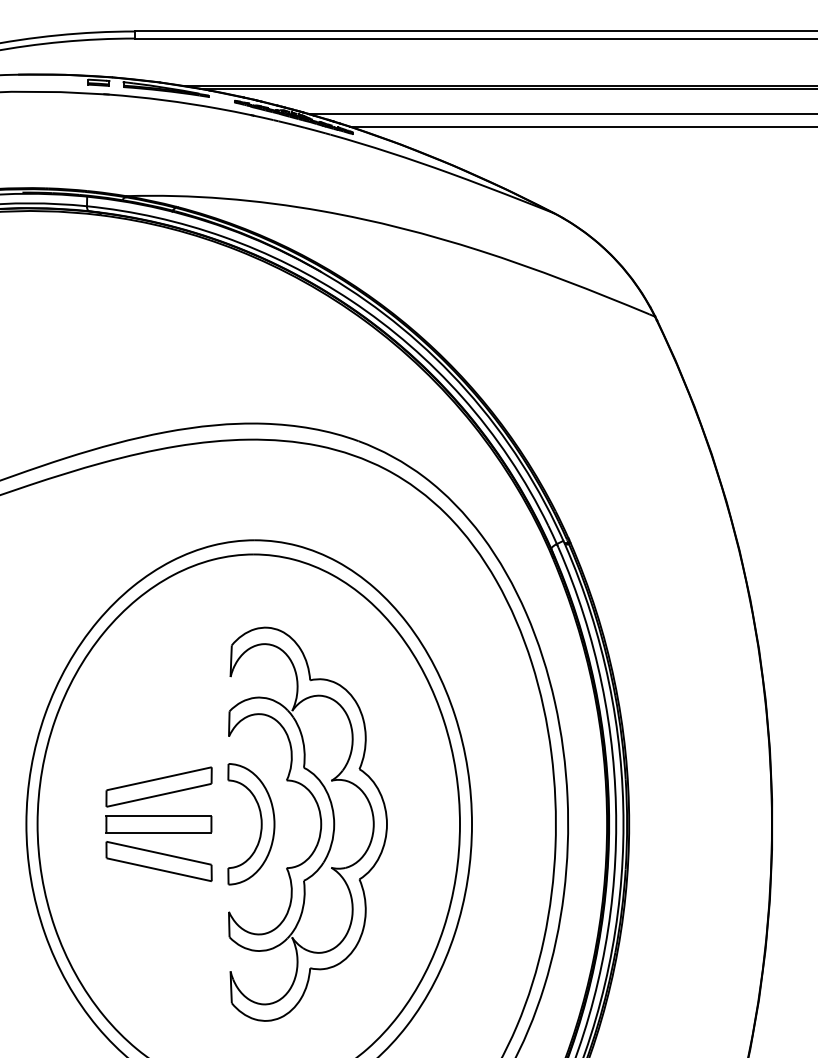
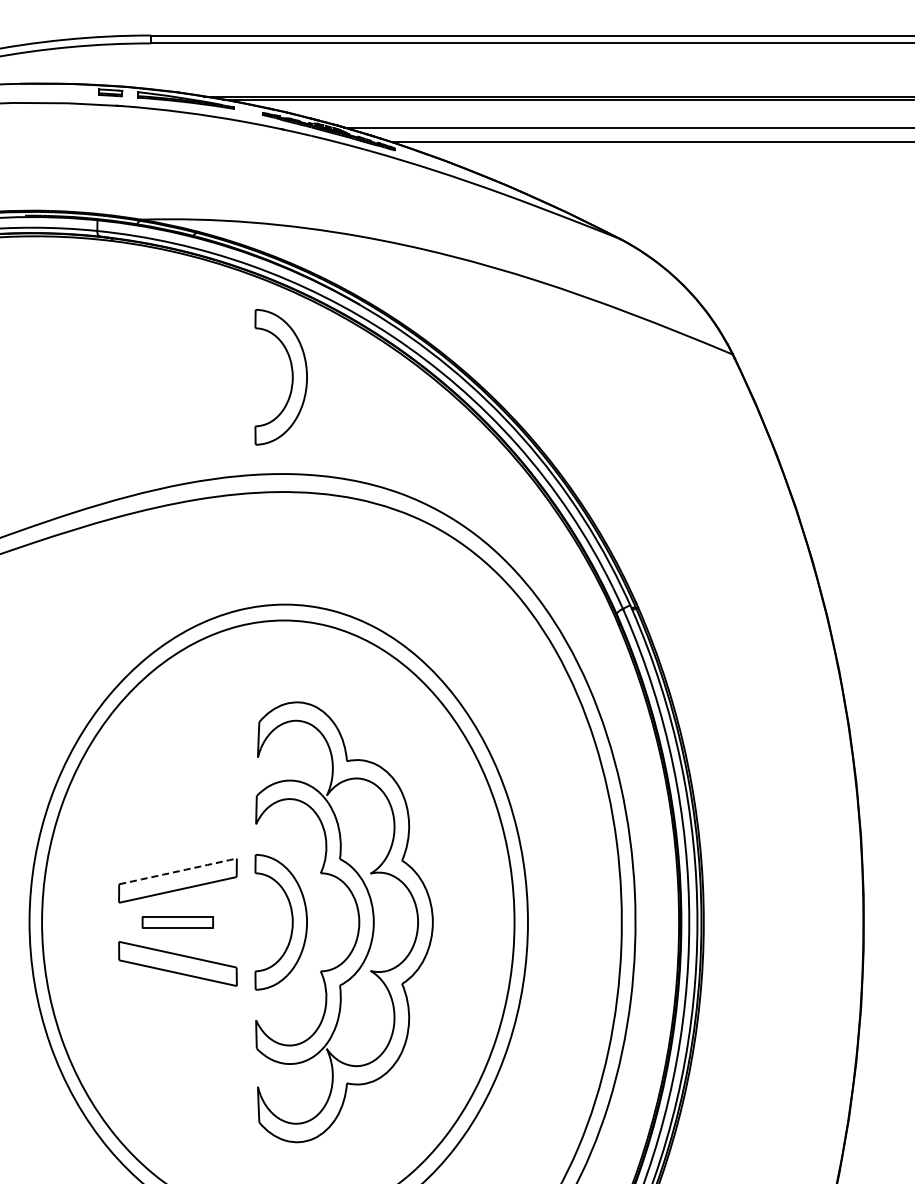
part: (260, 337) -> (291, 377), added
arc: (159, 778) -> (178, 871), solid -> dashed
part: (158, 824) -> (177, 922), size x0.6

